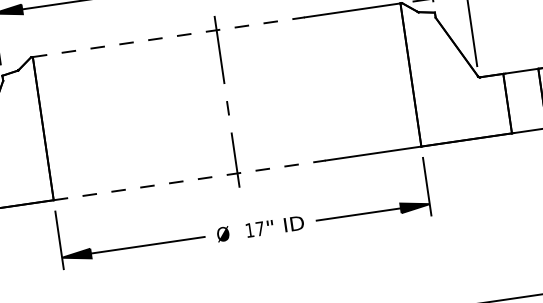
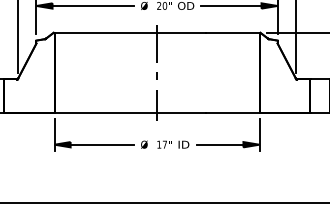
line: (168, 36) -> (130, 32), dashed -> solid
line: (189, 180) -> (130, 112), dashed -> solid

